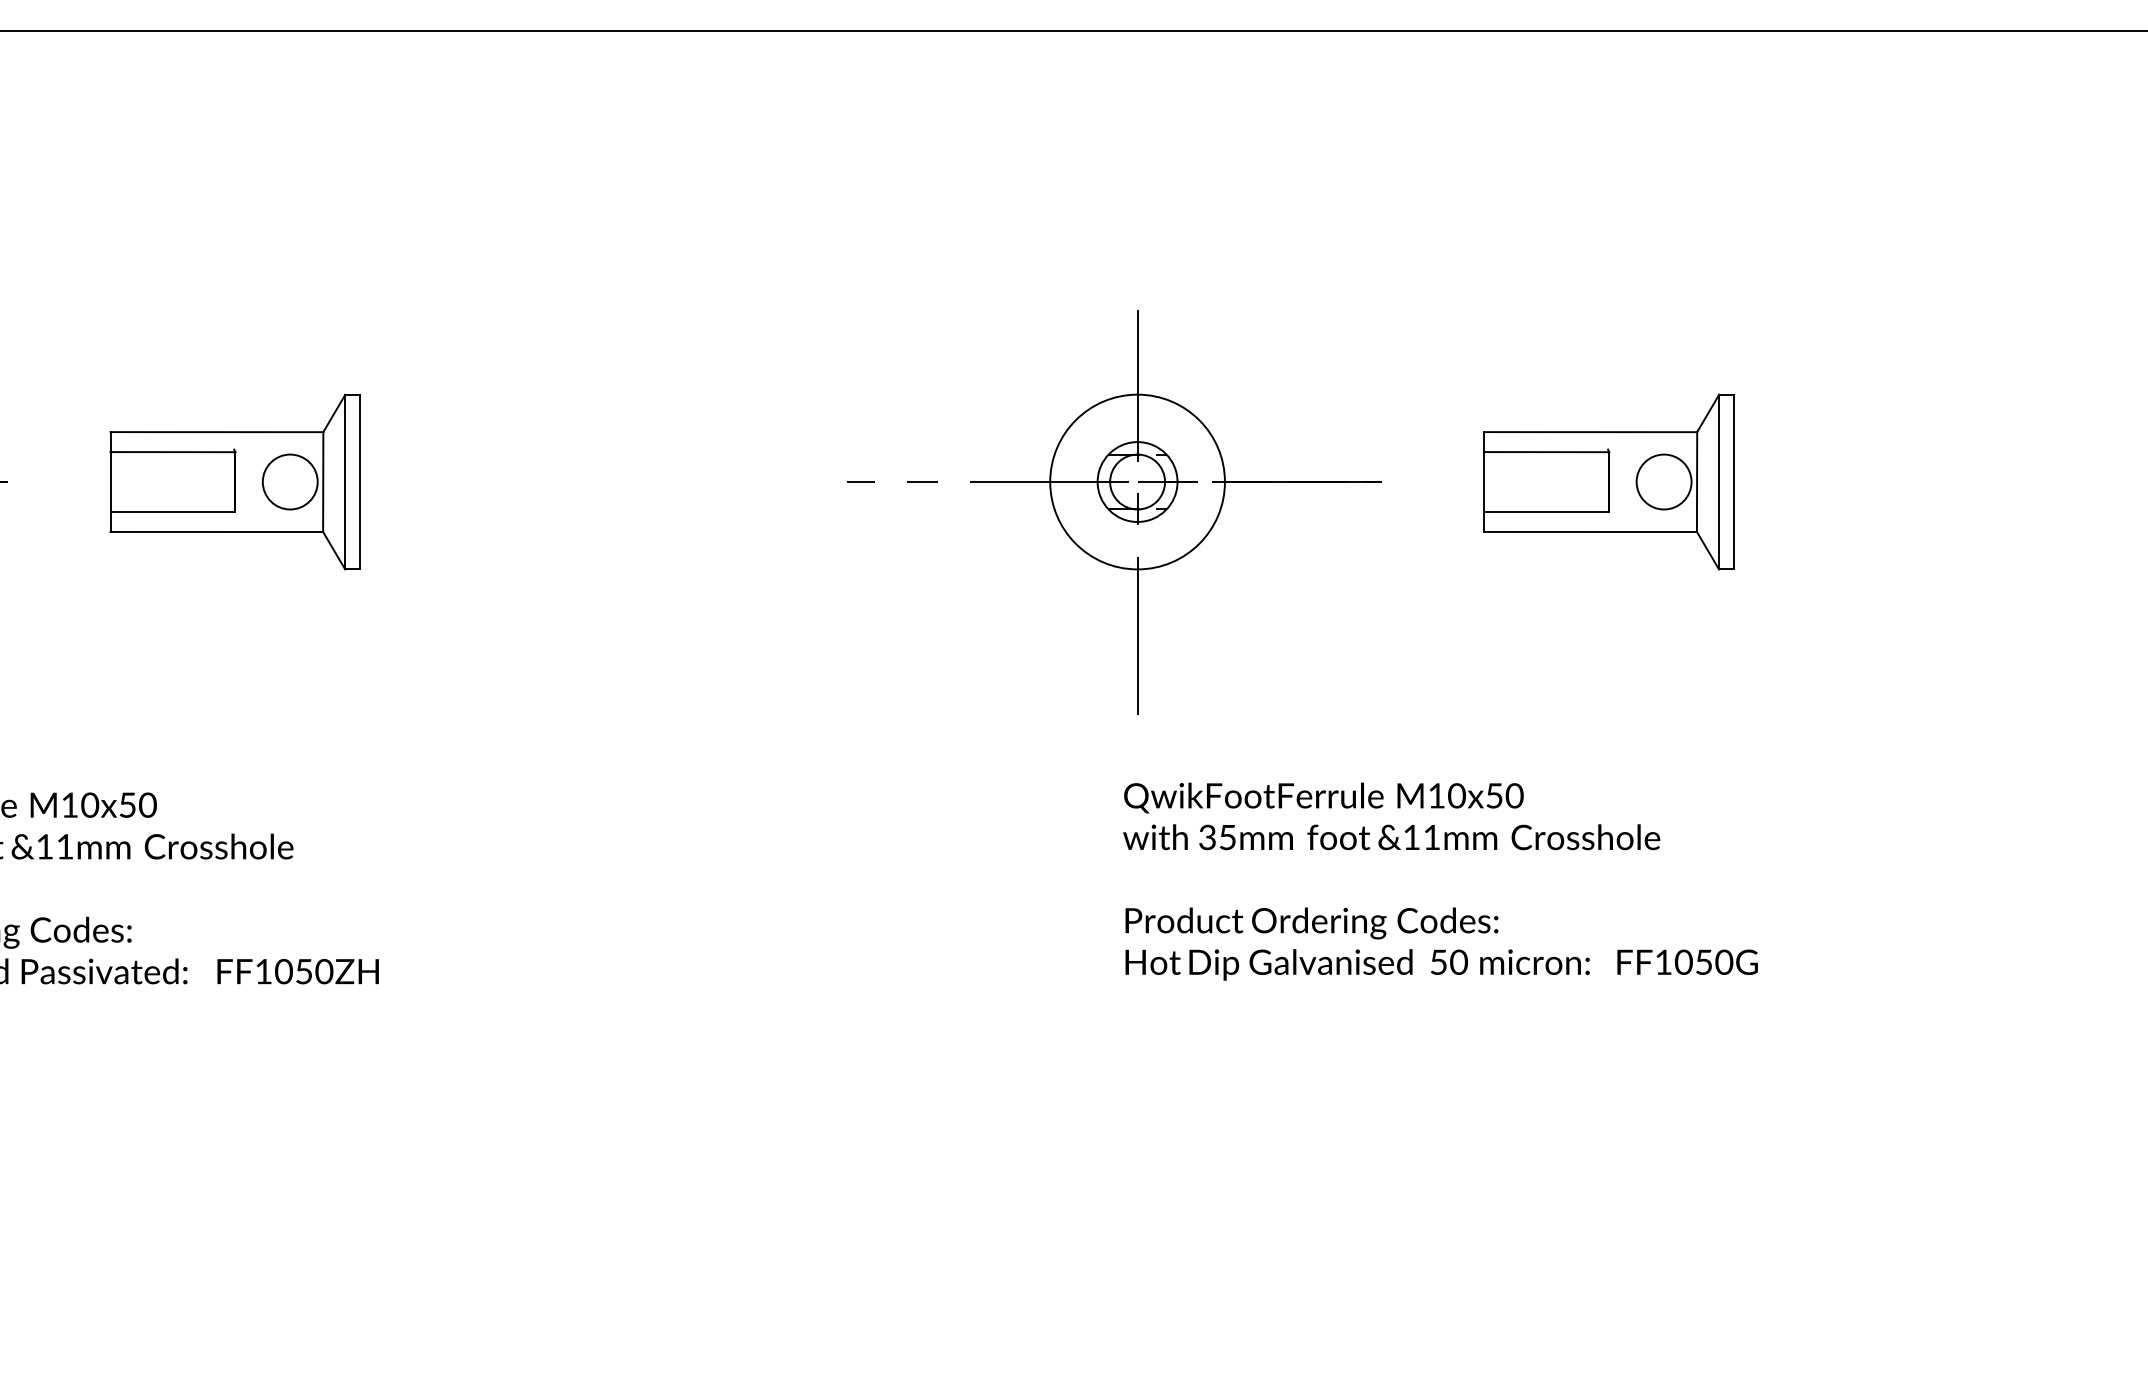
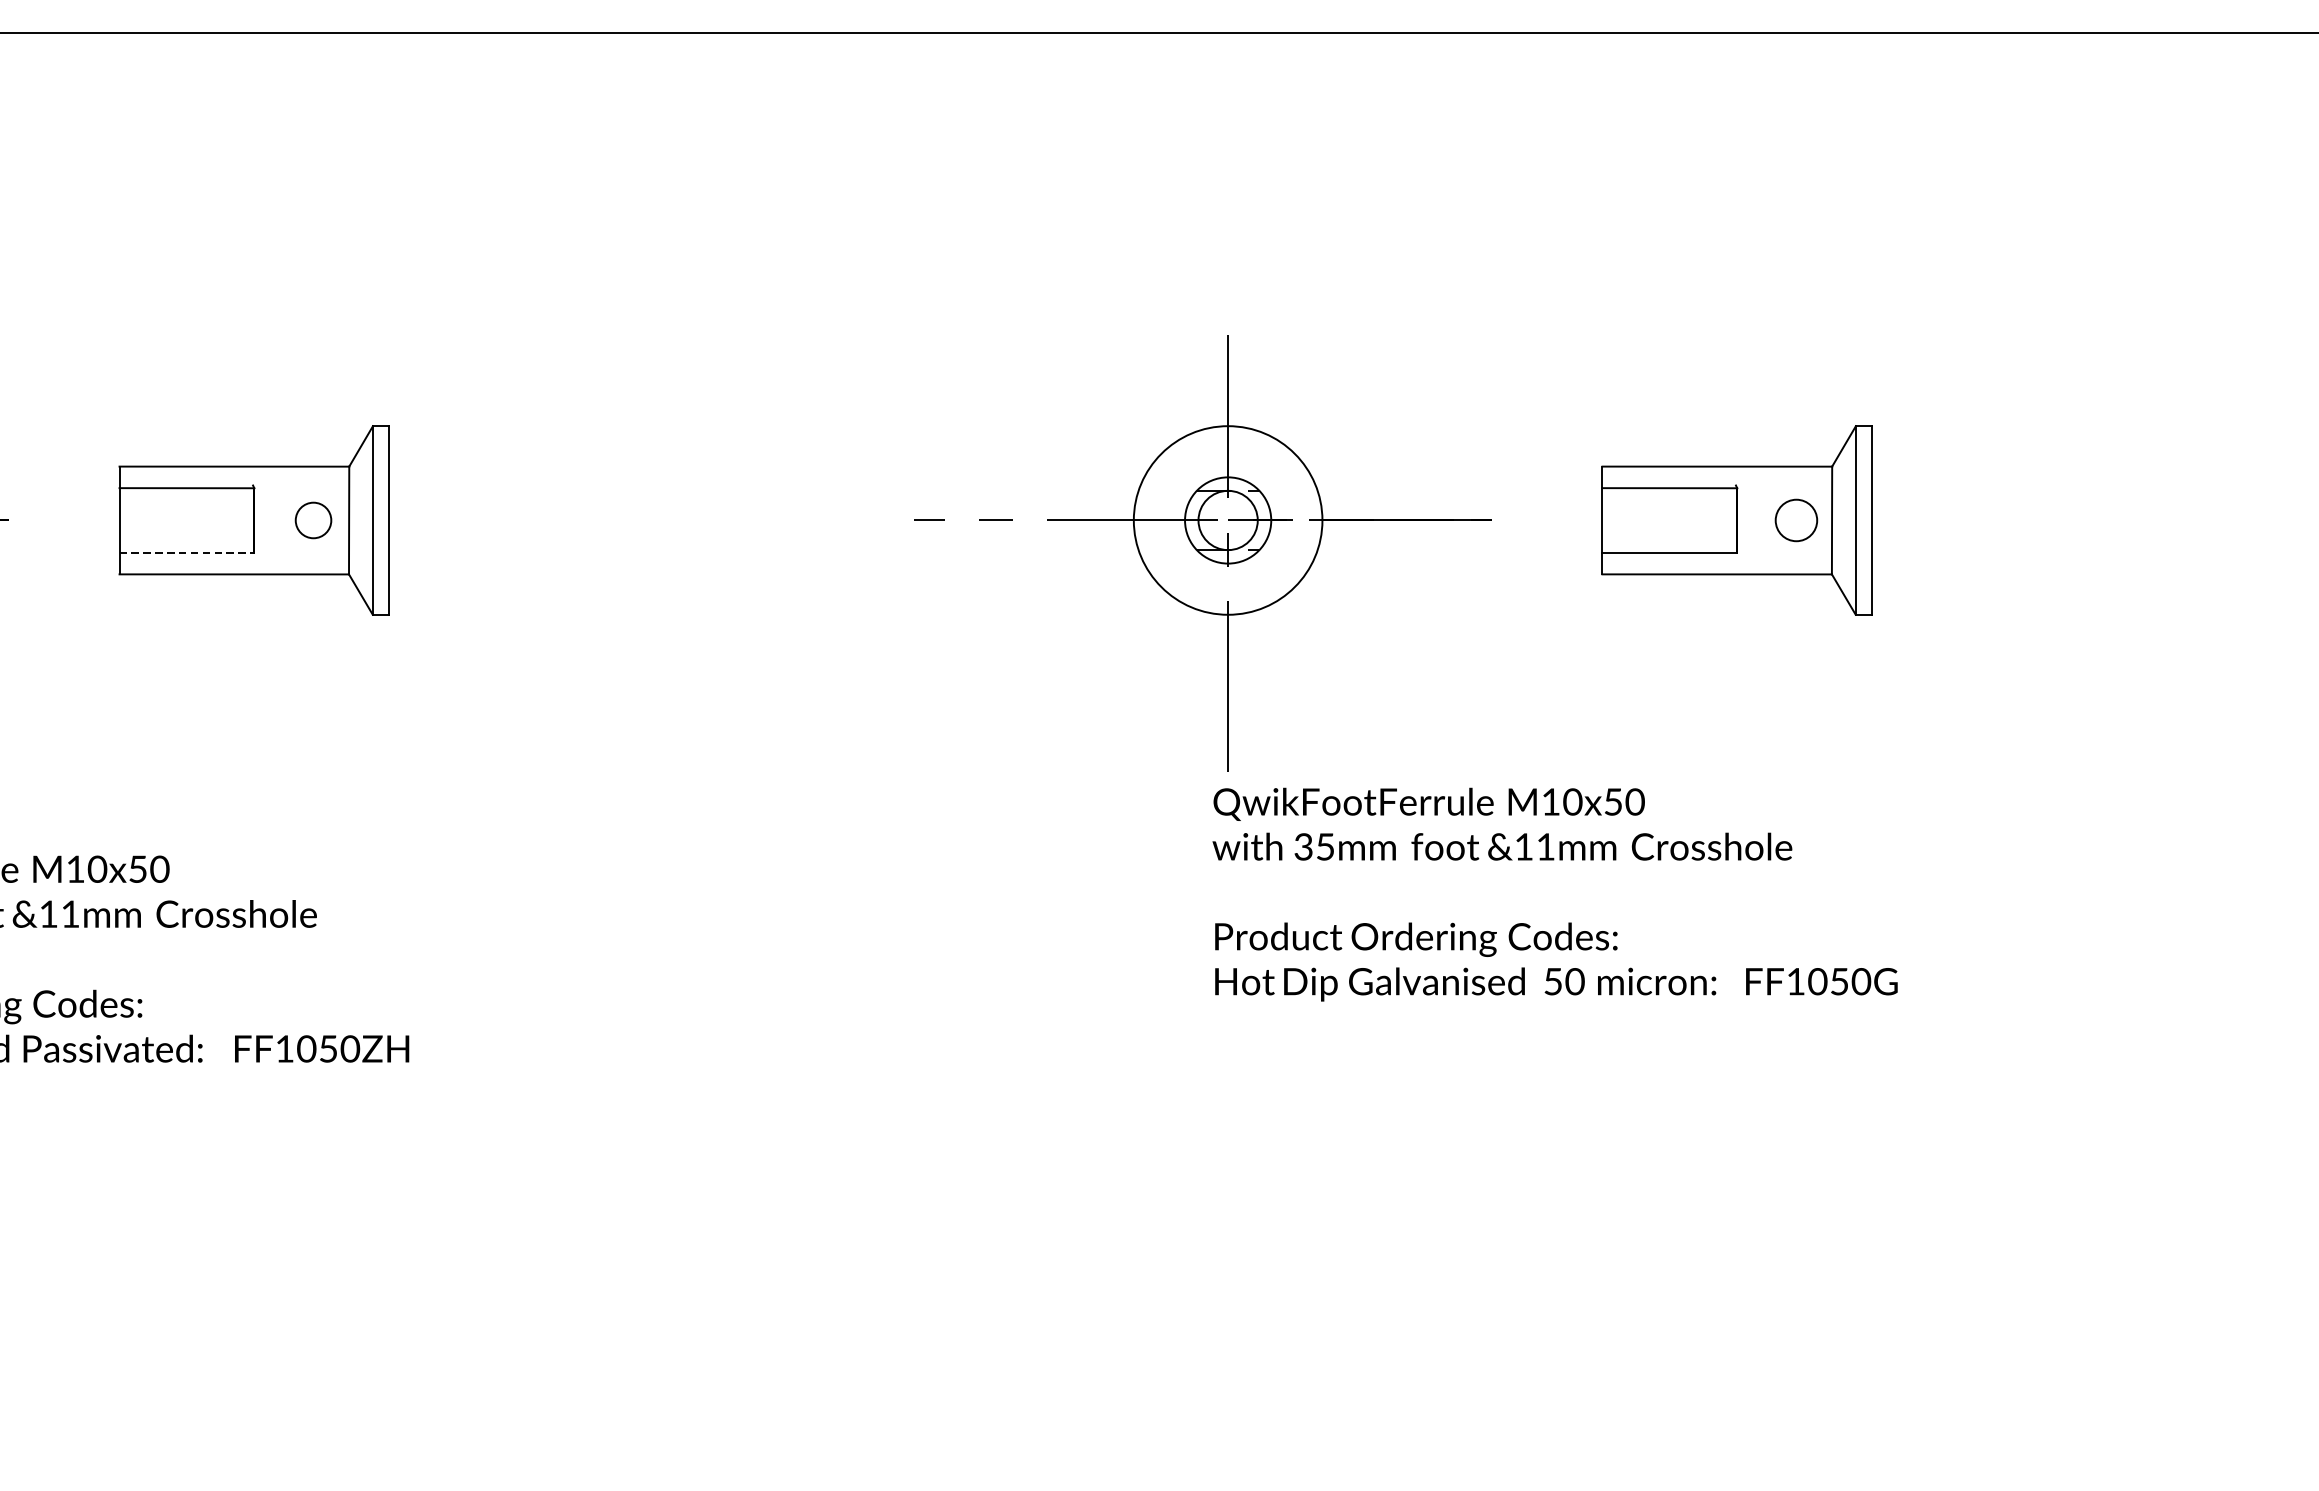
circle: (289, 481) -> (312, 519), size x0.6
circle: (1663, 481) -> (1795, 519), size x0.7
line: (173, 511) -> (187, 552), solid -> dashed
text: (1440, 881) -> (1555, 894), moved

